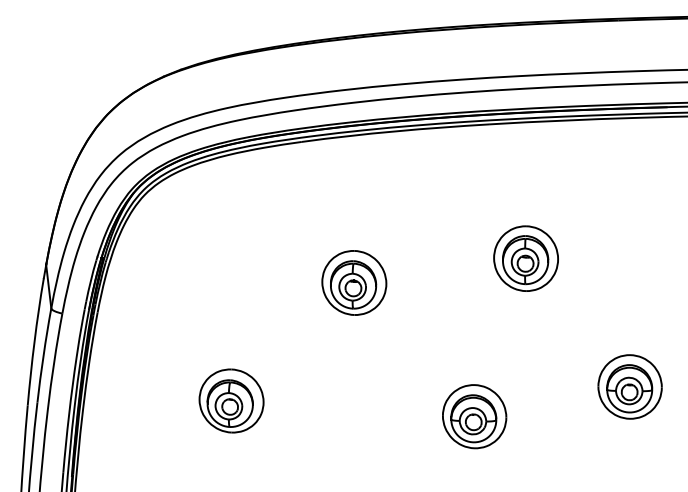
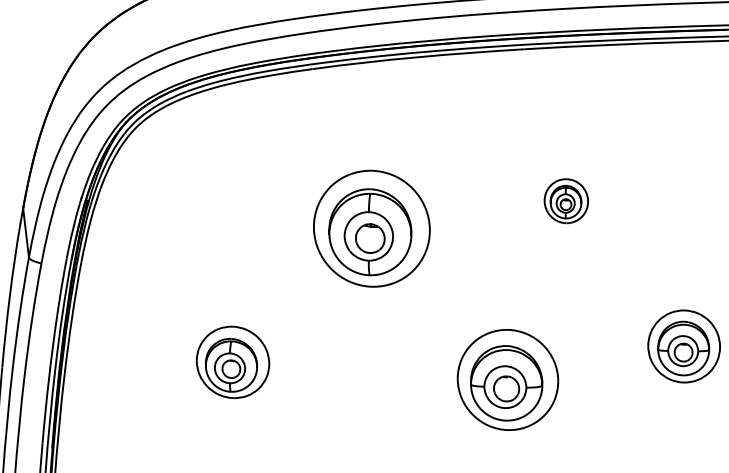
part: (525, 258) -> (565, 201), size x0.6
part: (354, 282) -> (372, 228), size x1.6
part: (474, 416) -> (508, 379), size x1.4

